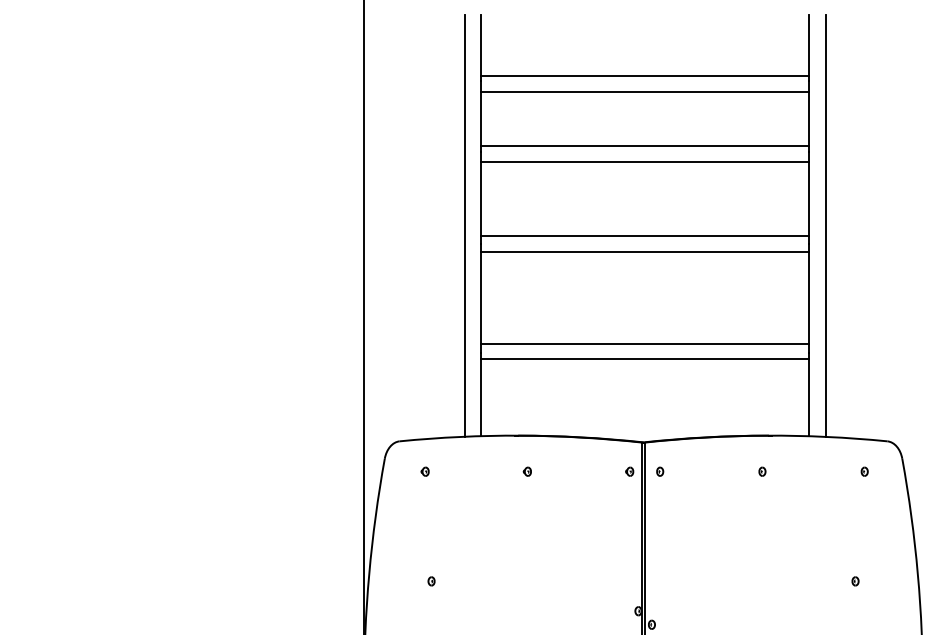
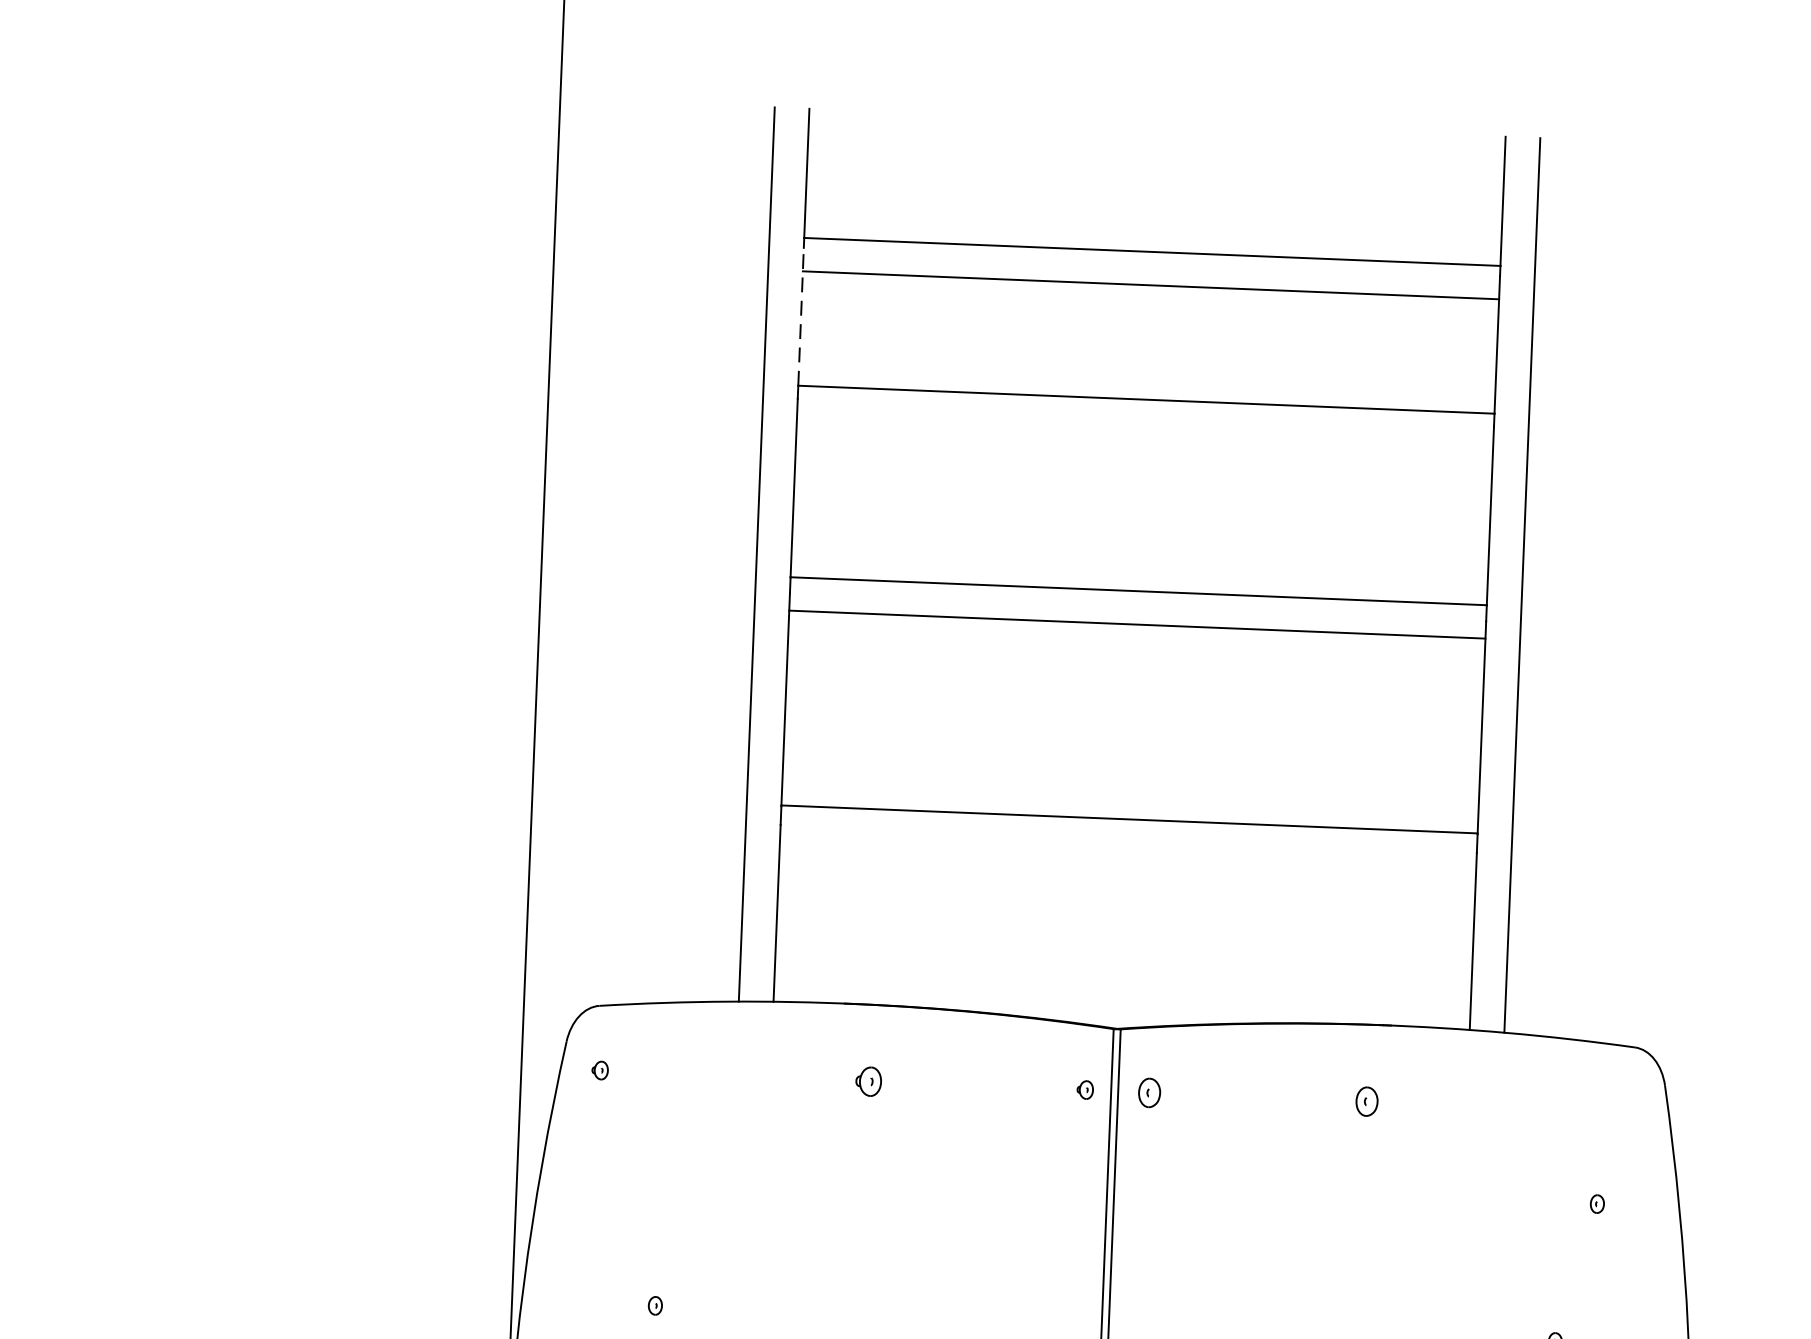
line: (481, 112) -> (801, 314), solid -> dashed
line: (645, 161) -> (1145, 432), removed
line: (645, 359) -> (1128, 853), removed
part: (424, 471) -> (598, 1069), moved
part: (526, 471) -> (866, 1080), size x1.6
part: (660, 471) -> (1150, 1092), size x1.6
part: (762, 471) -> (1367, 1100), size x1.6
part: (864, 471) -> (1596, 1203), moved

